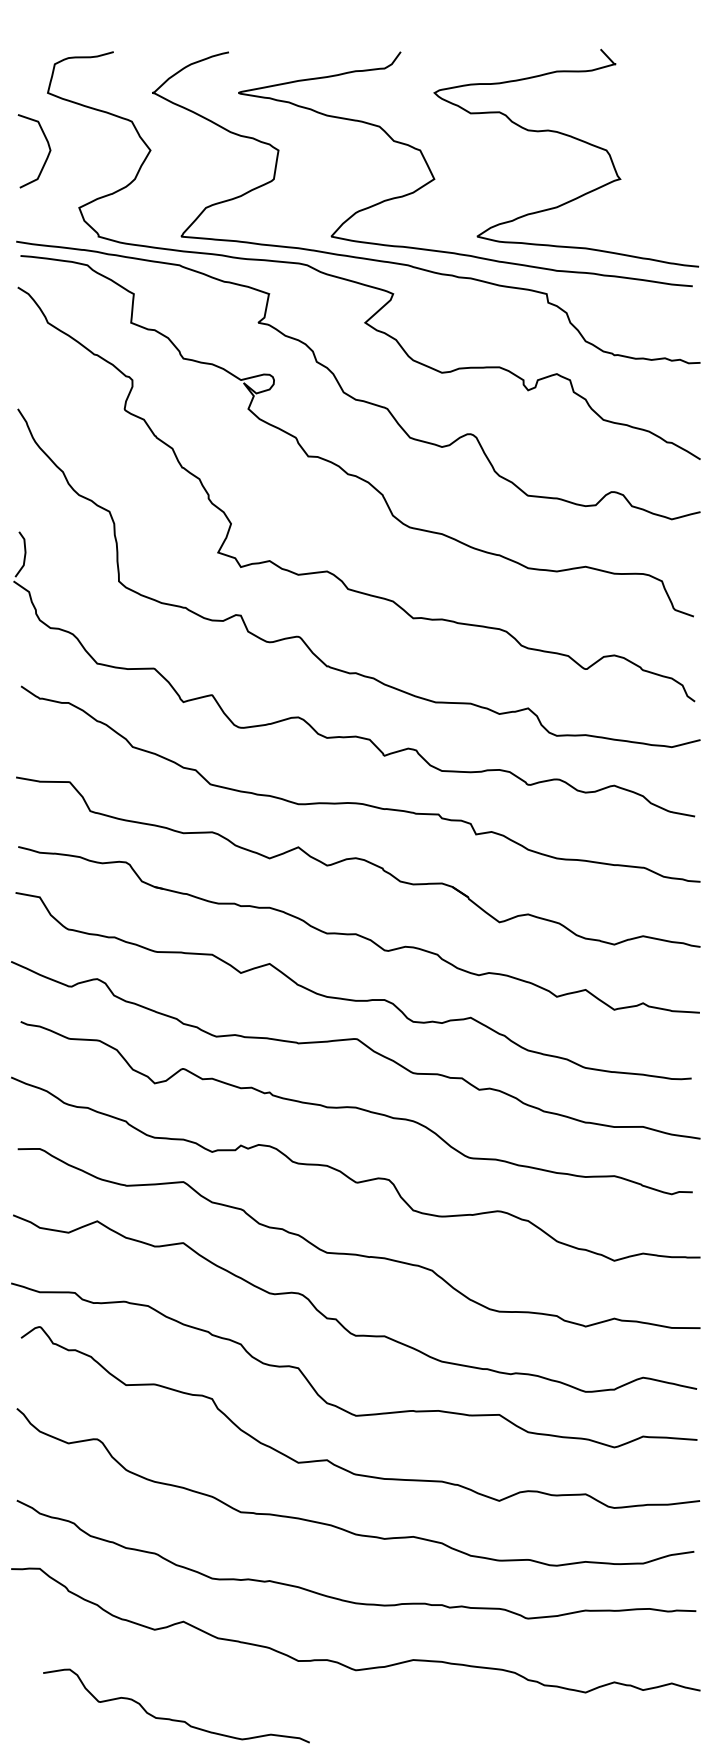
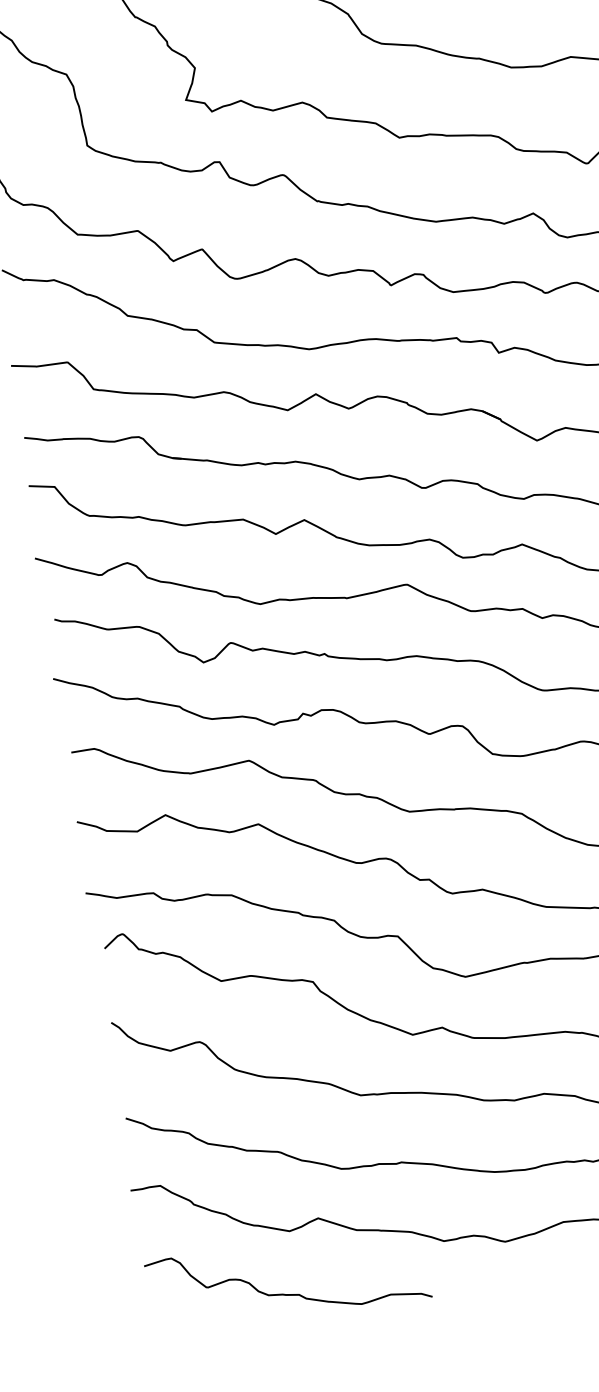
curve: (176, 1719) -> (290, 1293), moved

